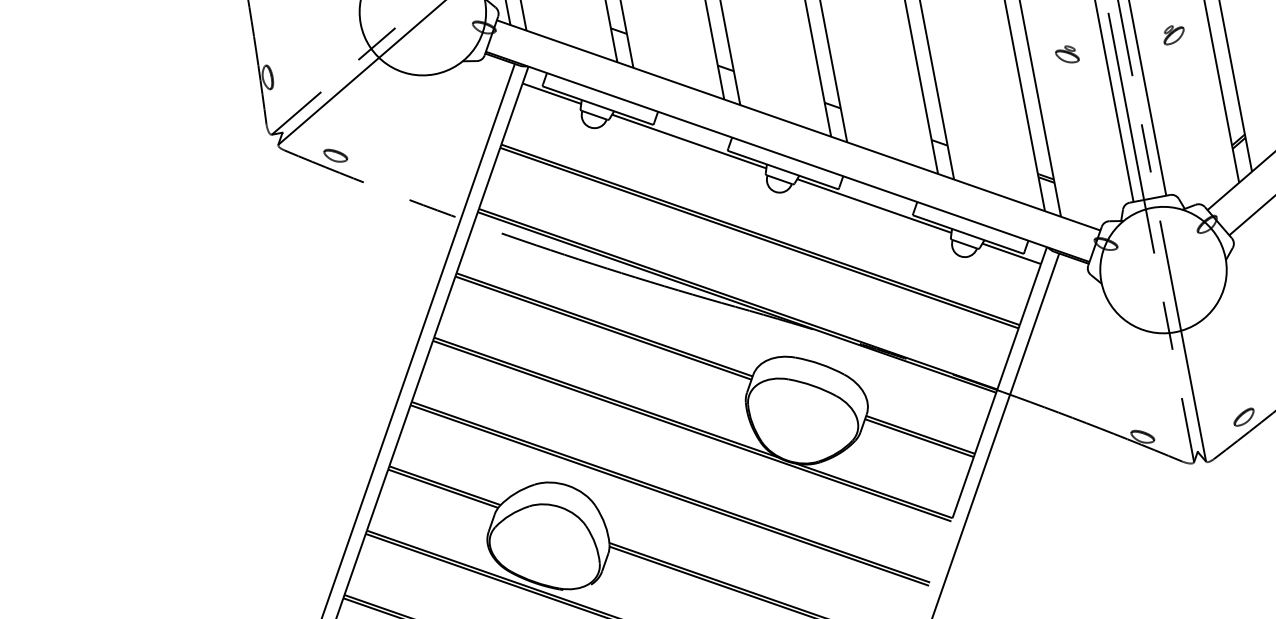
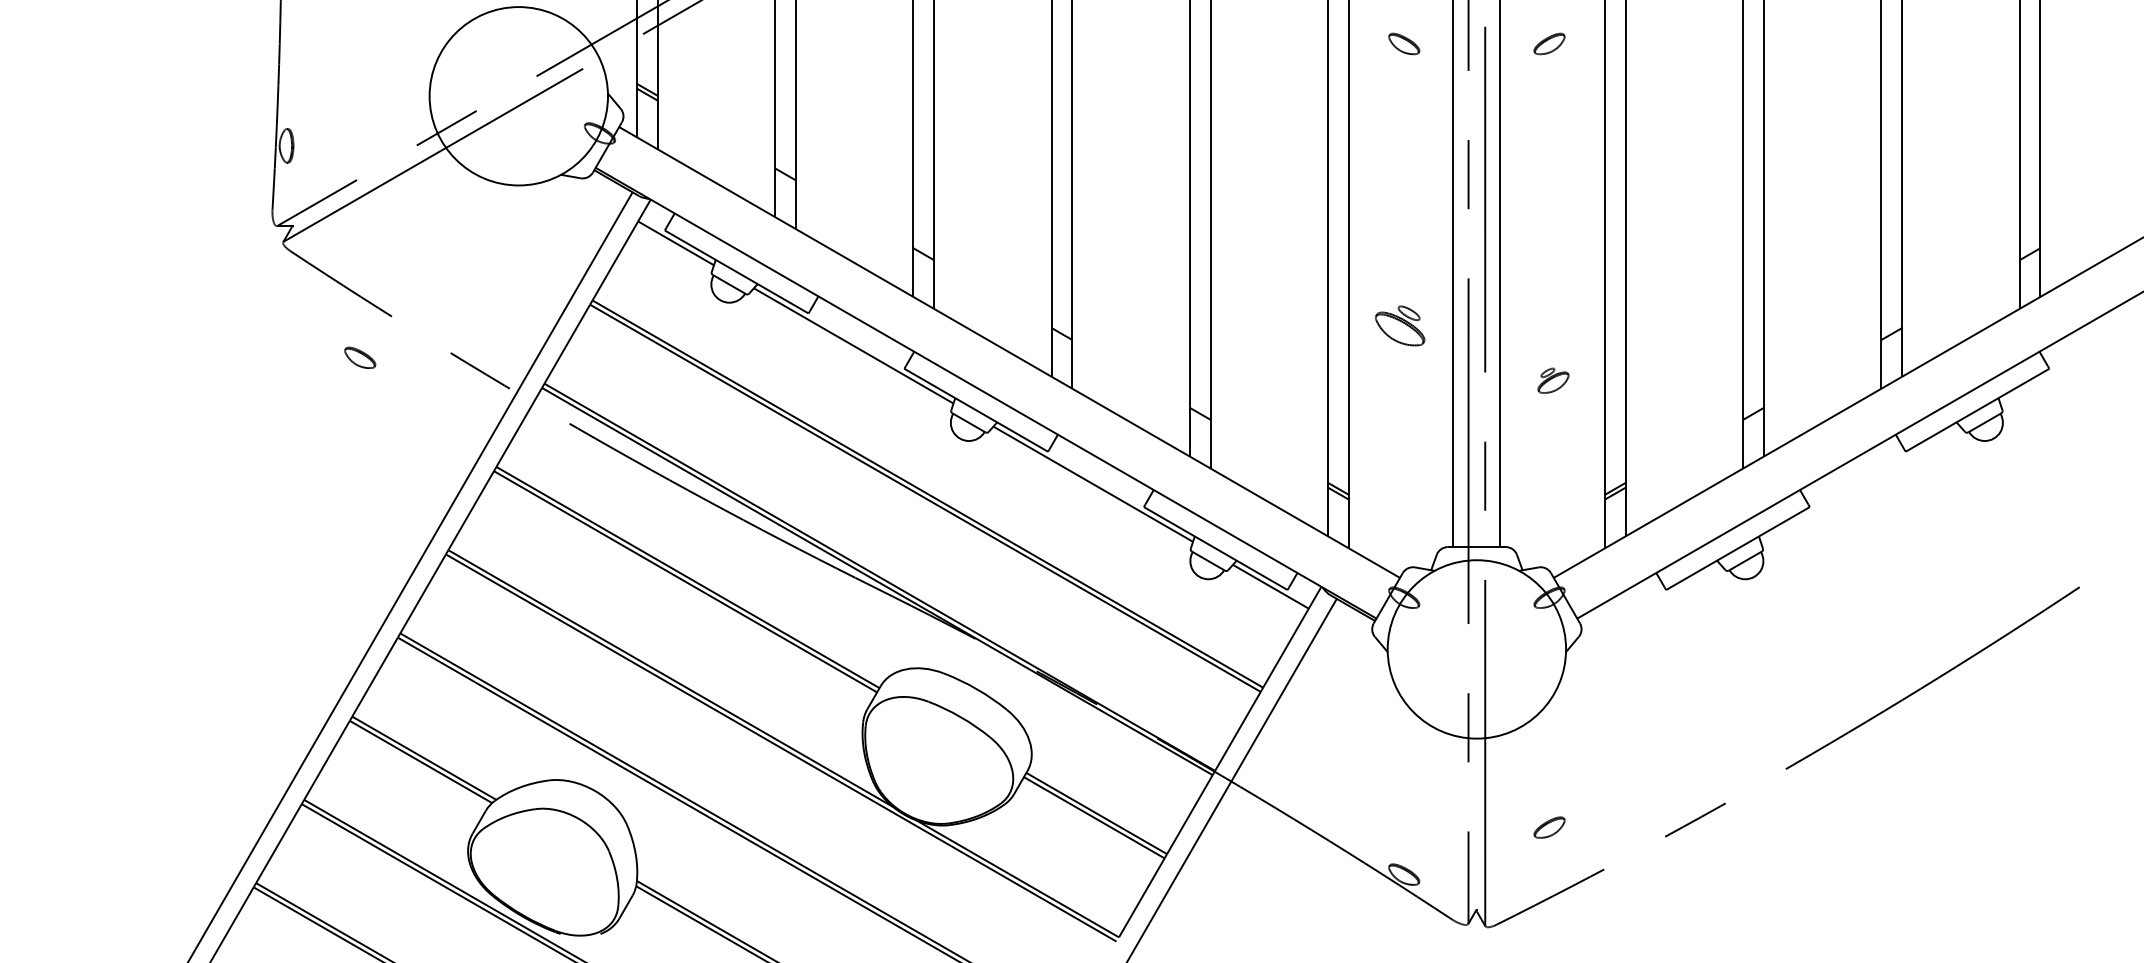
part: (1173, 34) -> (1553, 380), moved
part: (1067, 54) -> (1400, 325), size x1.6
part: (335, 155) -> (360, 357), moved
part: (1243, 417) -> (1549, 827), moved

